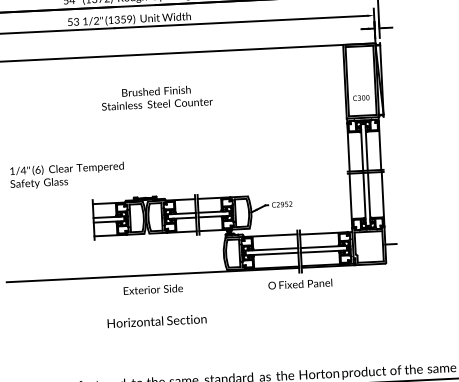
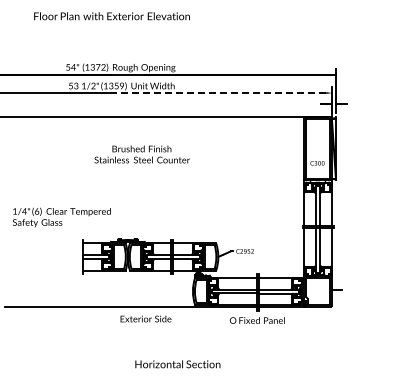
line: (241, 22) -> (217, 93), solid -> dashed
text: (152, 289) -> (145, 318), moved
text: (156, 321) -> (177, 364), moved

